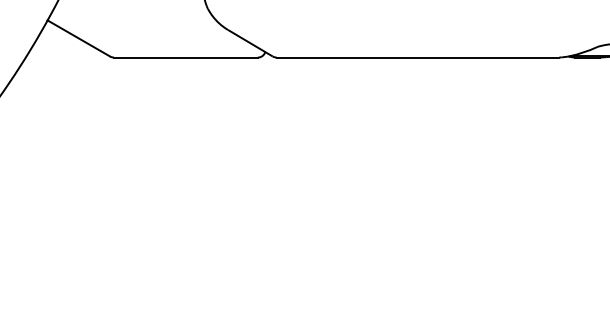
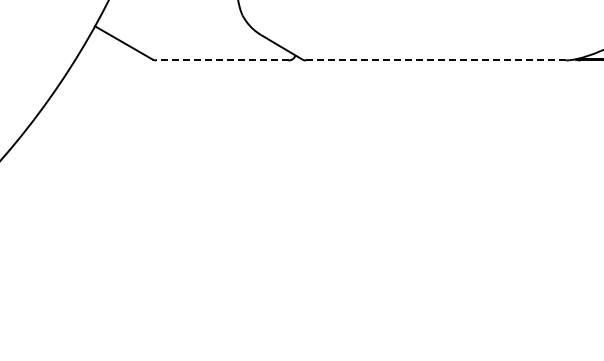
line: (184, 57) -> (221, 60), solid -> dashed
line: (417, 57) -> (435, 60), solid -> dashed

